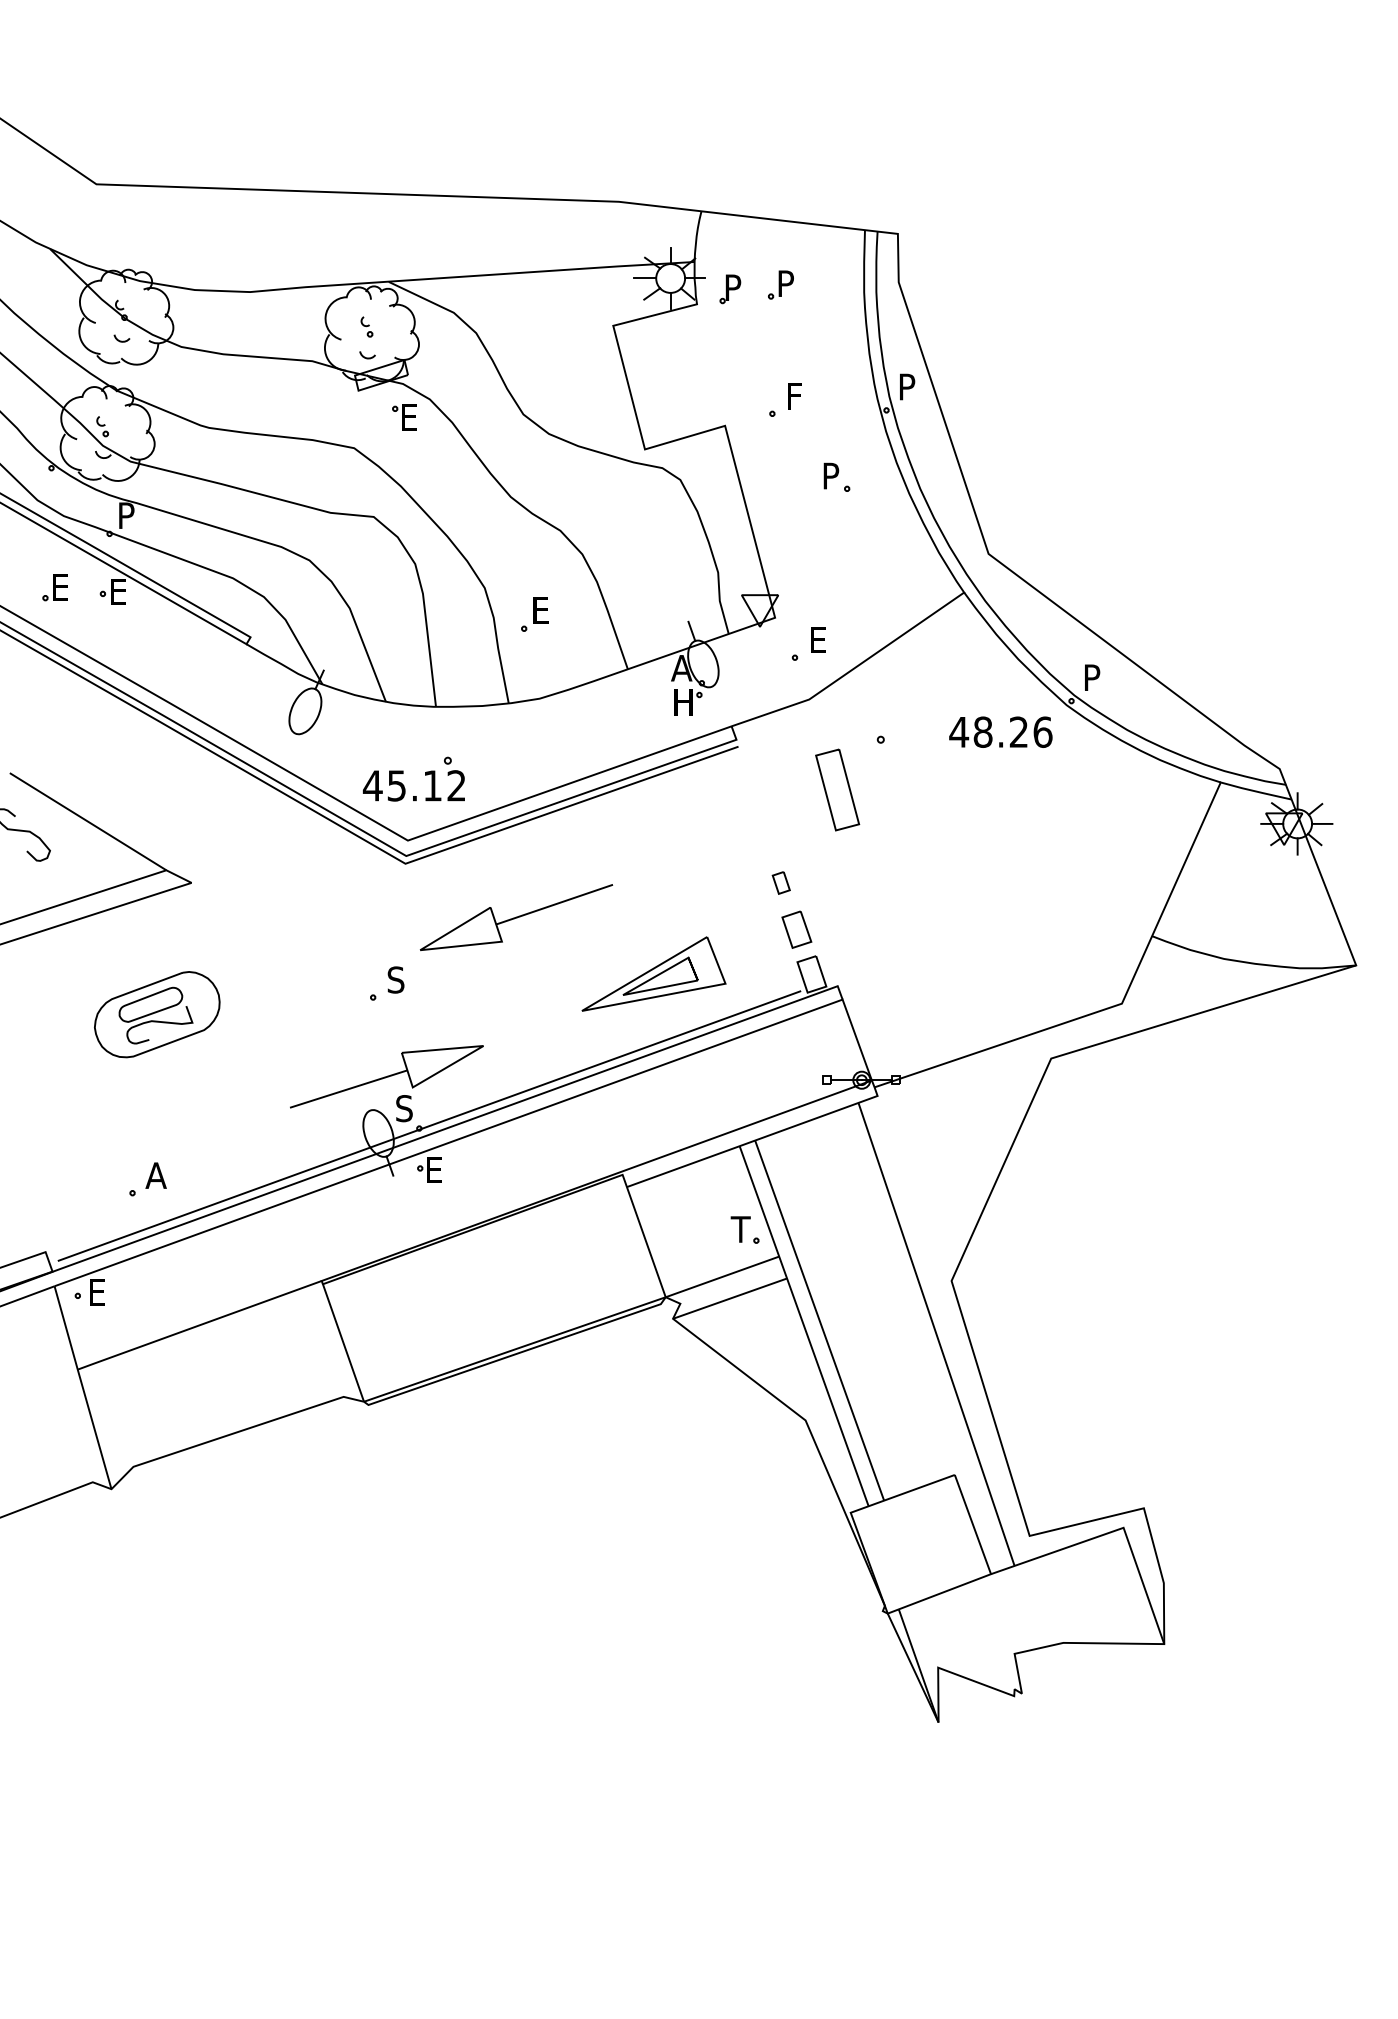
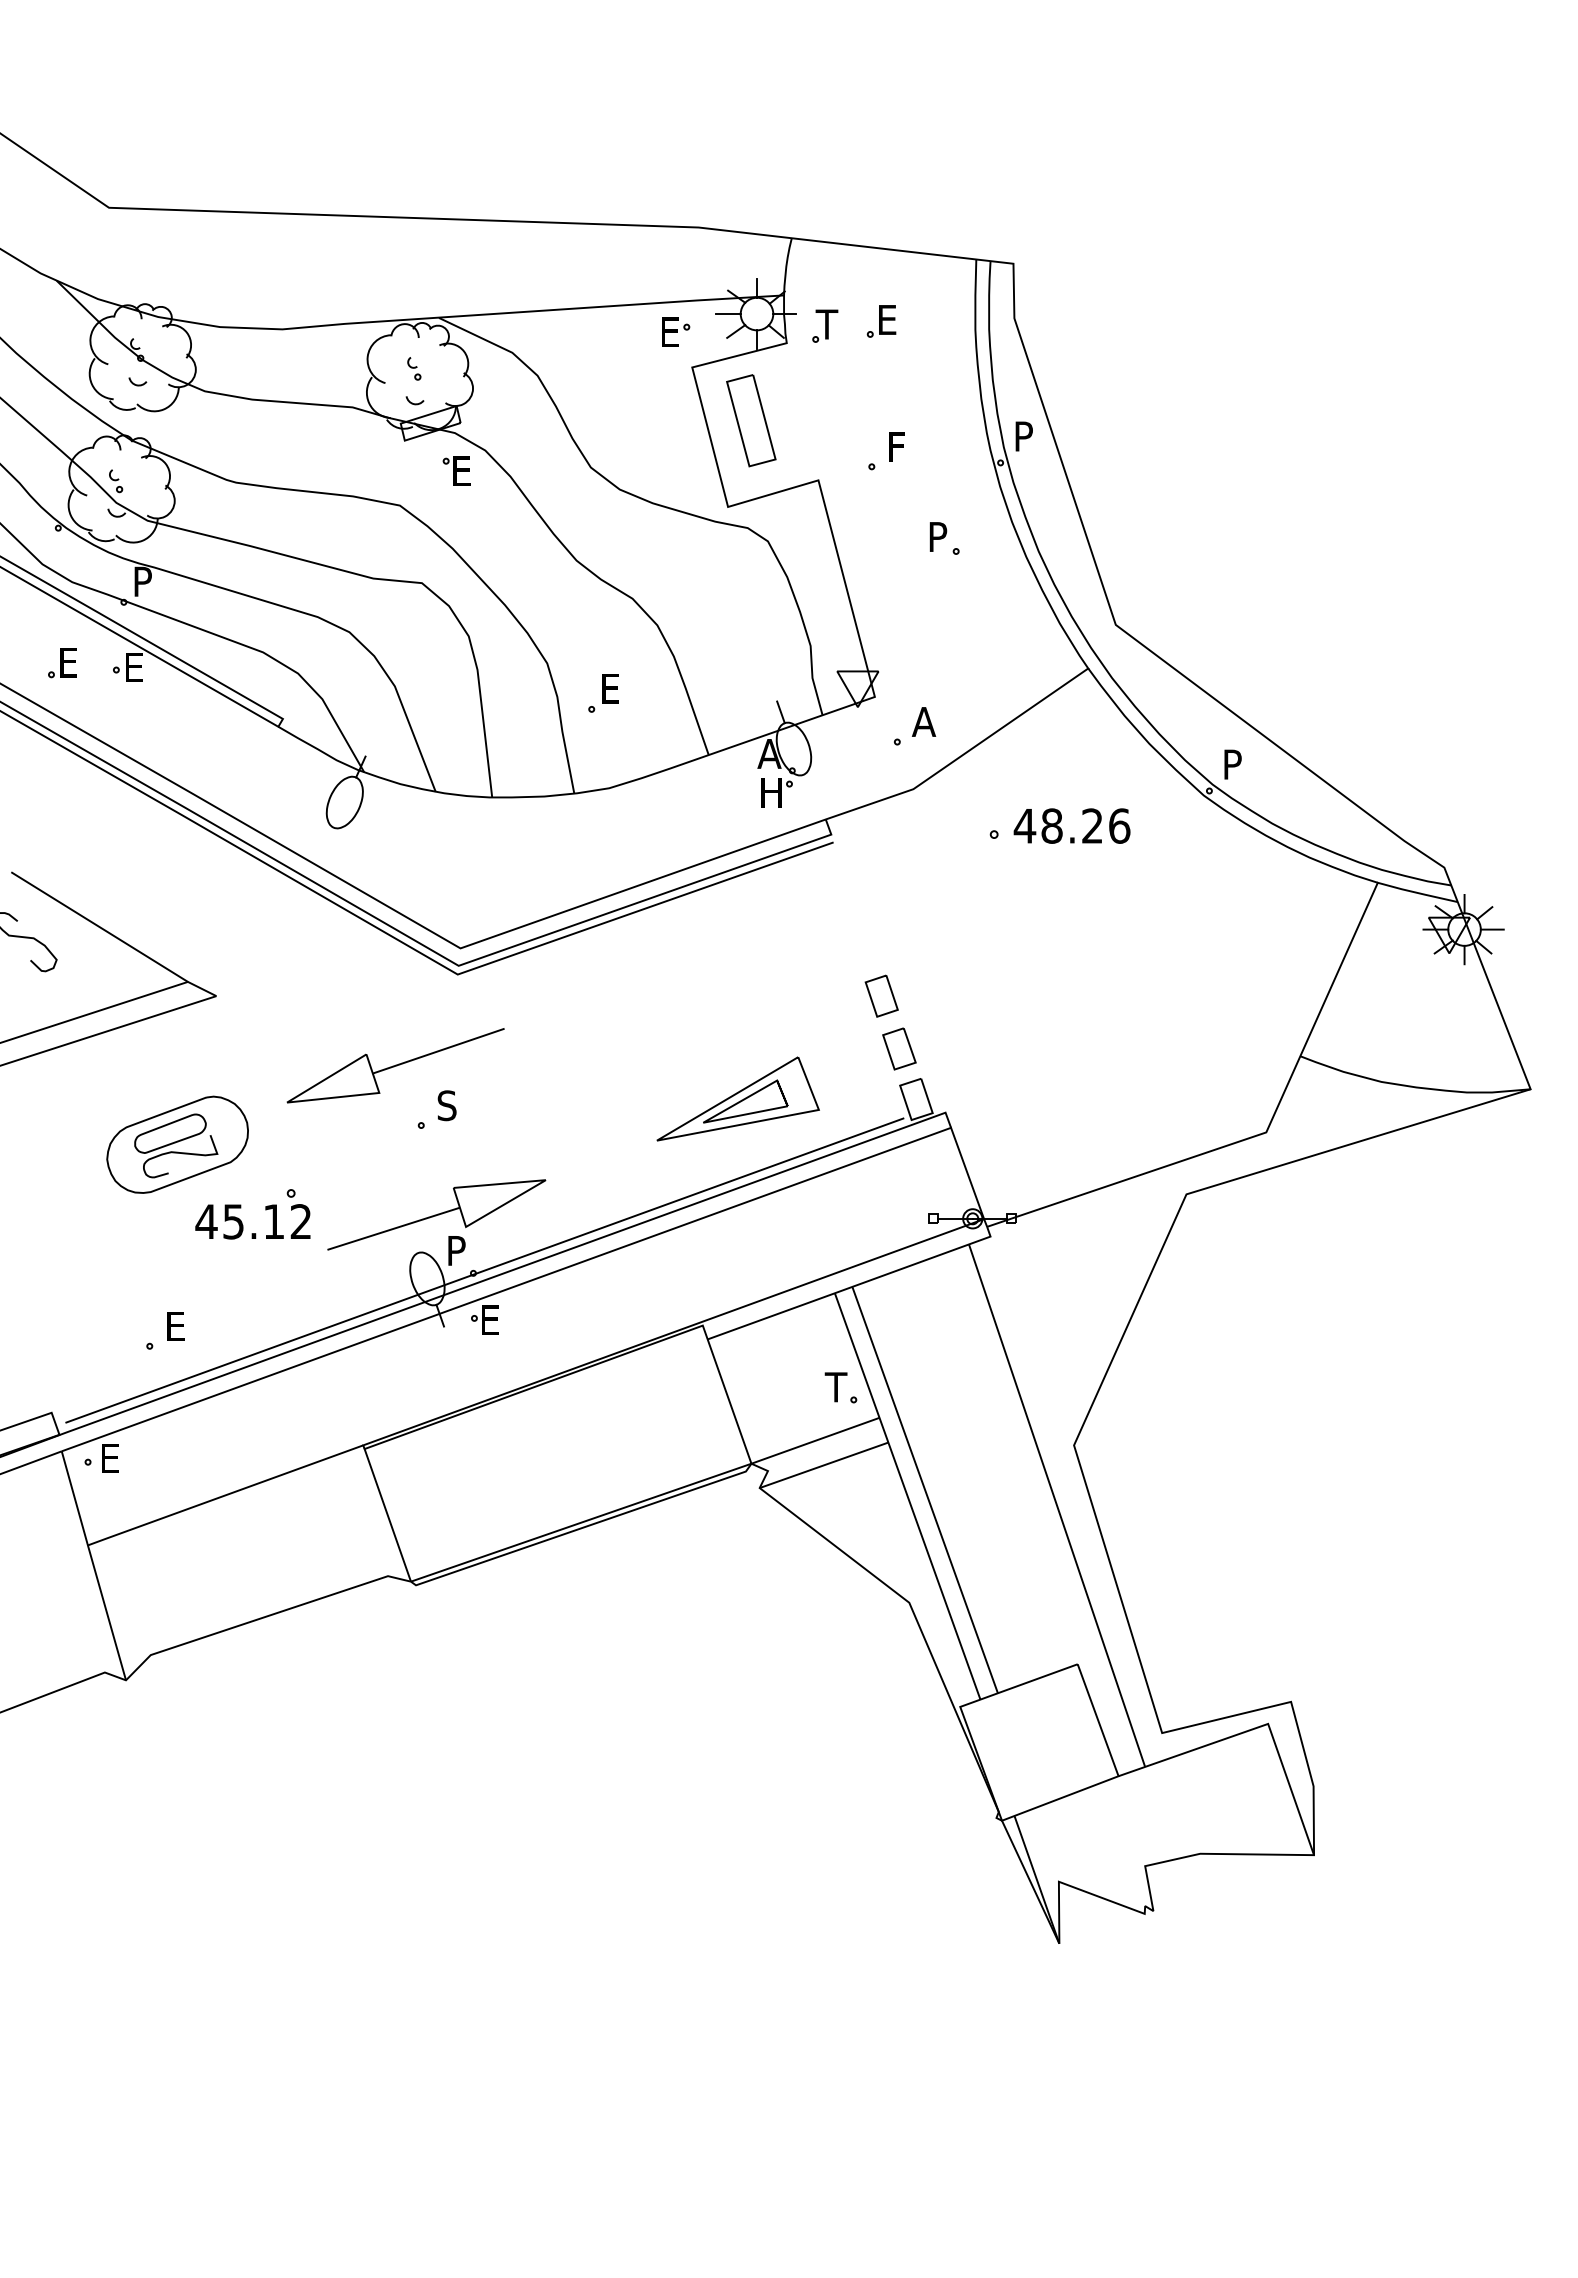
text: (787, 283) -> (888, 319), P -> E
text: (732, 287) -> (826, 324), P -> T
part: (598, 294) -> (675, 332), added
text: (818, 639) -> (923, 721), E -> A
text: (1000, 731) -> (1071, 825), moved
part: (403, 773) -> (241, 1207), moved
part: (837, 789) -> (751, 420), moved
part: (781, 882) -> (882, 995), size x1.67
part: (516, 917) -> (395, 1065), moved
text: (404, 1108) -> (456, 1250), S -> P
text: (155, 1175) -> (175, 1326), A -> E

